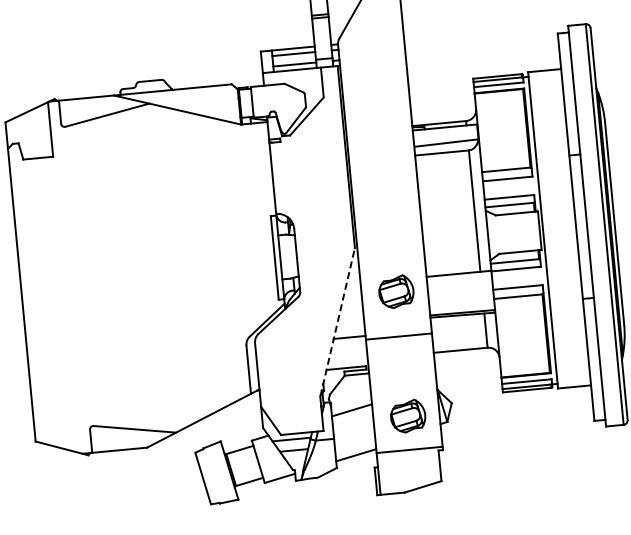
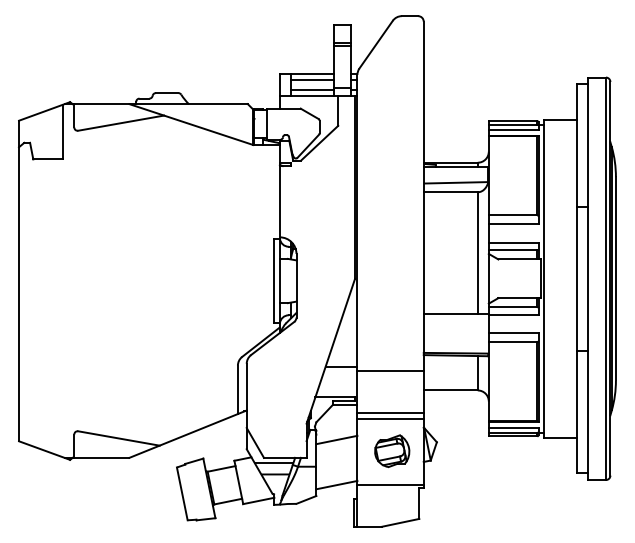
part: (396, 291) -> (392, 325), removed
line: (338, 321) -> (331, 350), dashed -> solid
line: (402, 377) -> (390, 412), added
line: (403, 383) -> (390, 418), added

